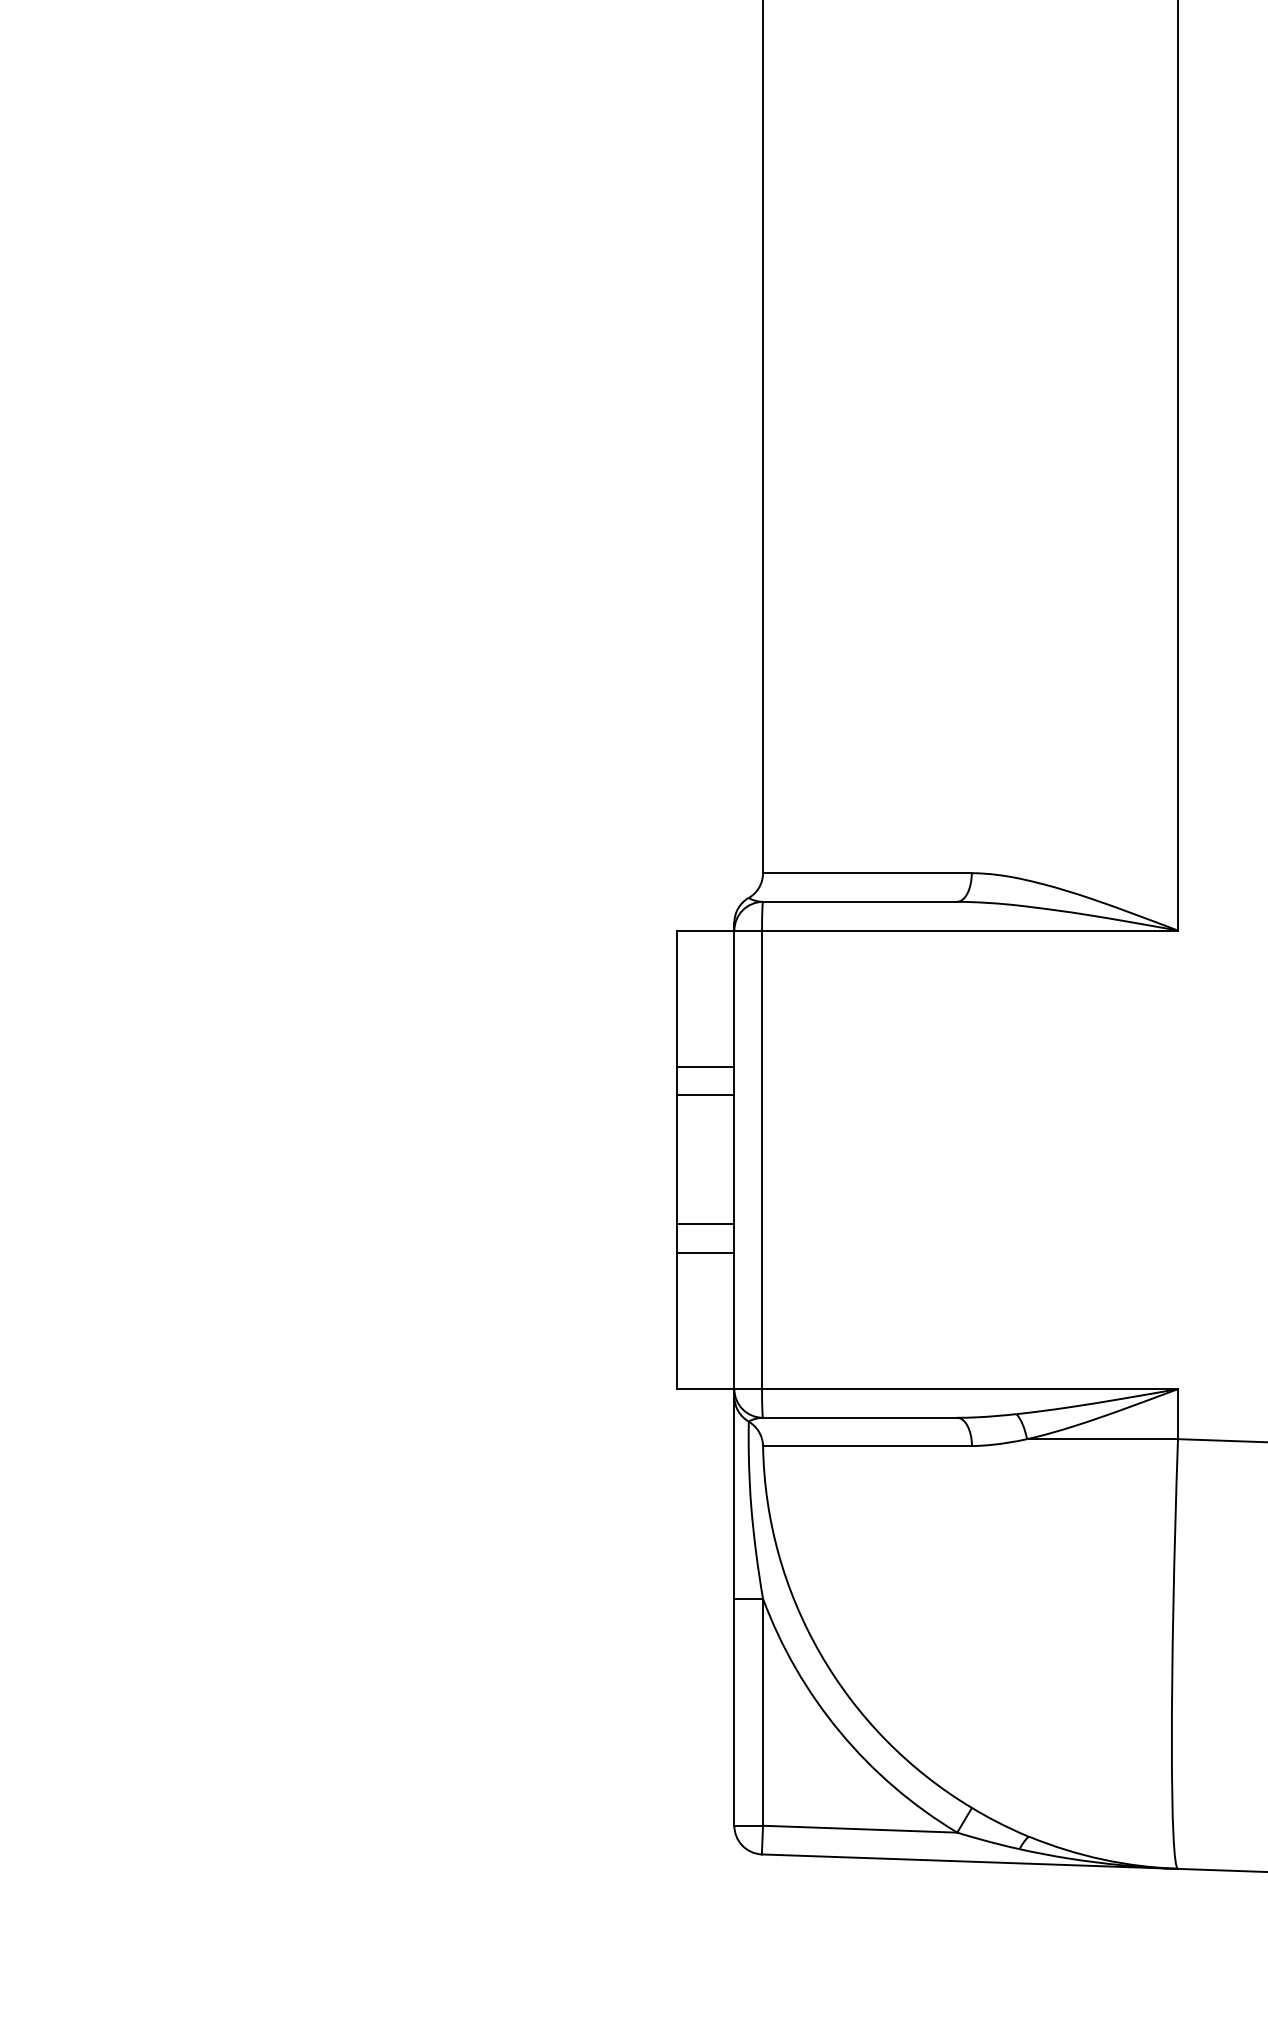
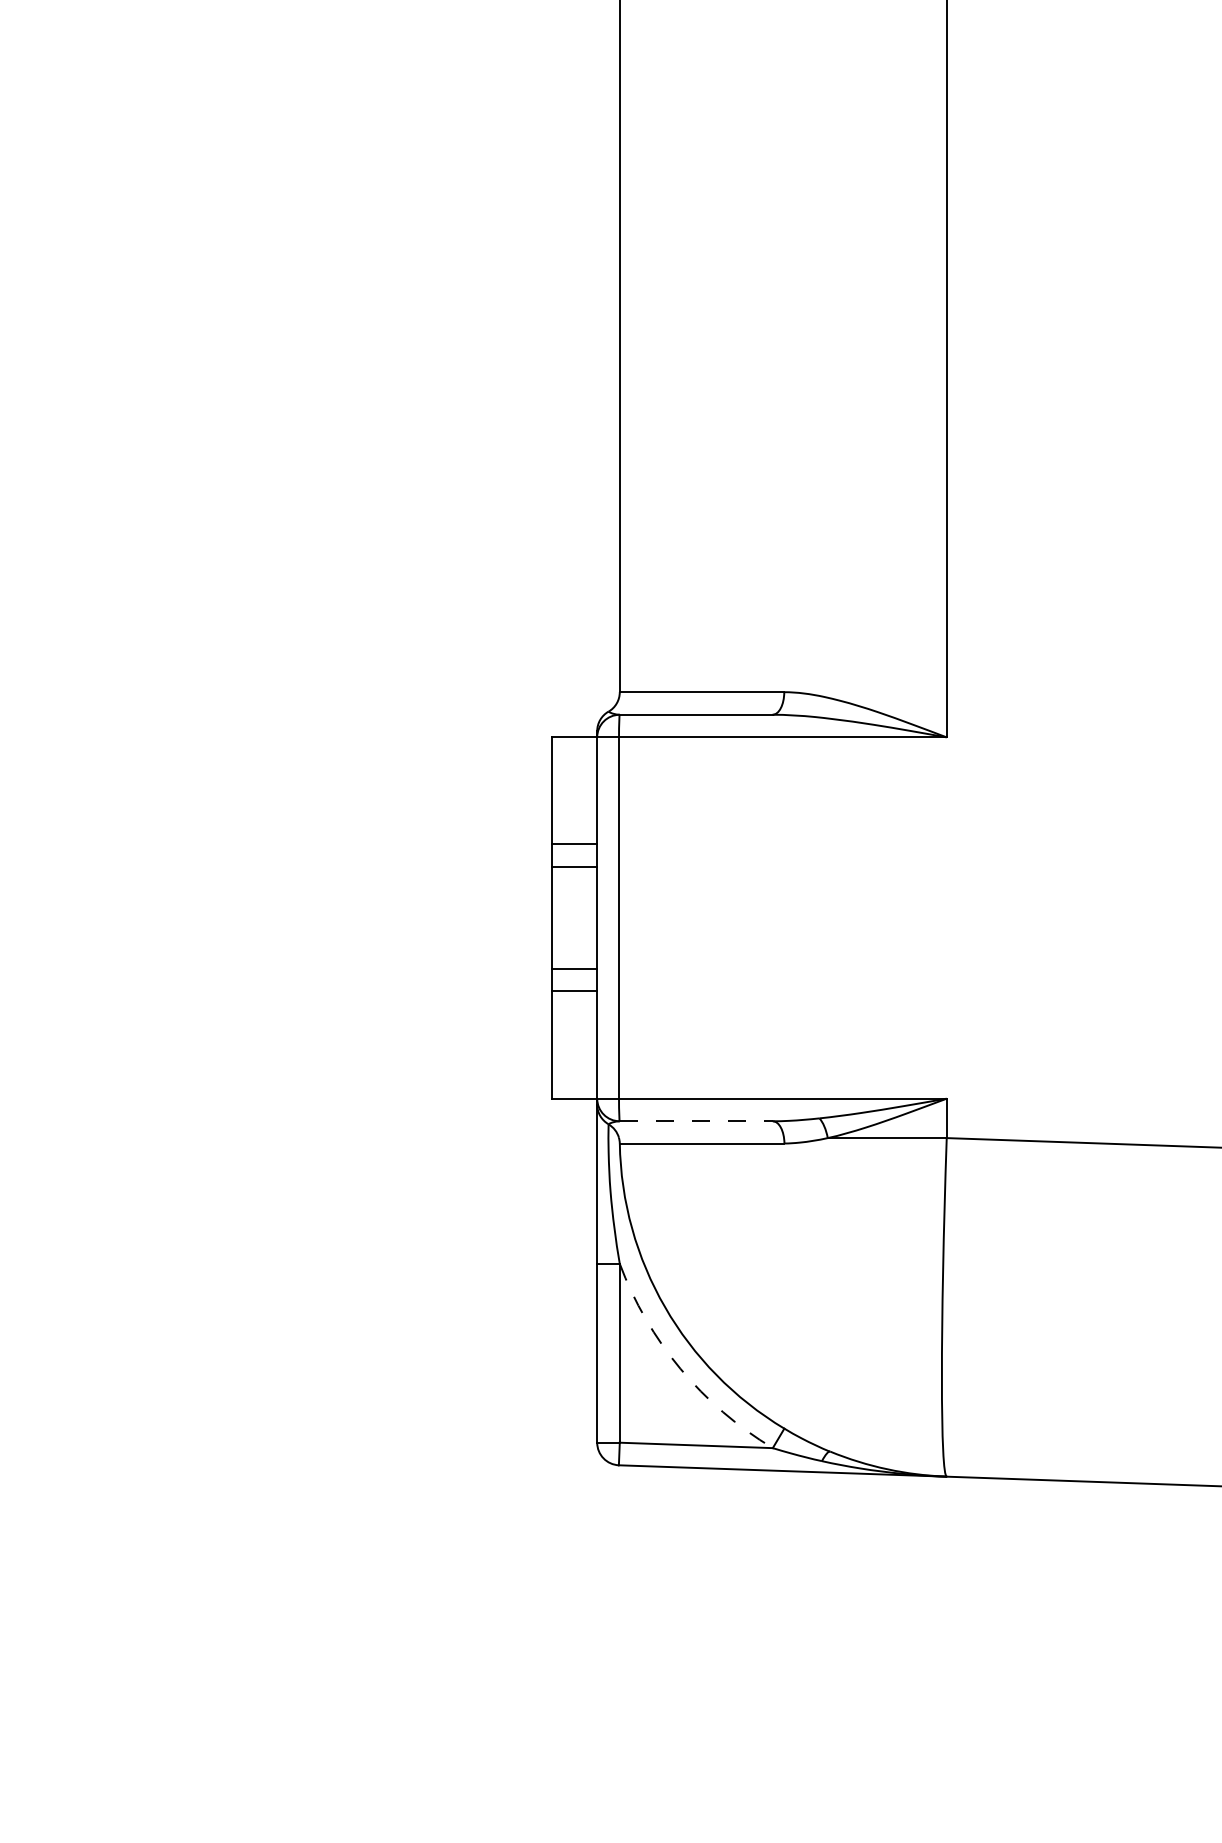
line: (860, 1418) -> (696, 1121), solid -> dashed
arc: (840, 1731) -> (680, 1368), solid -> dashed

